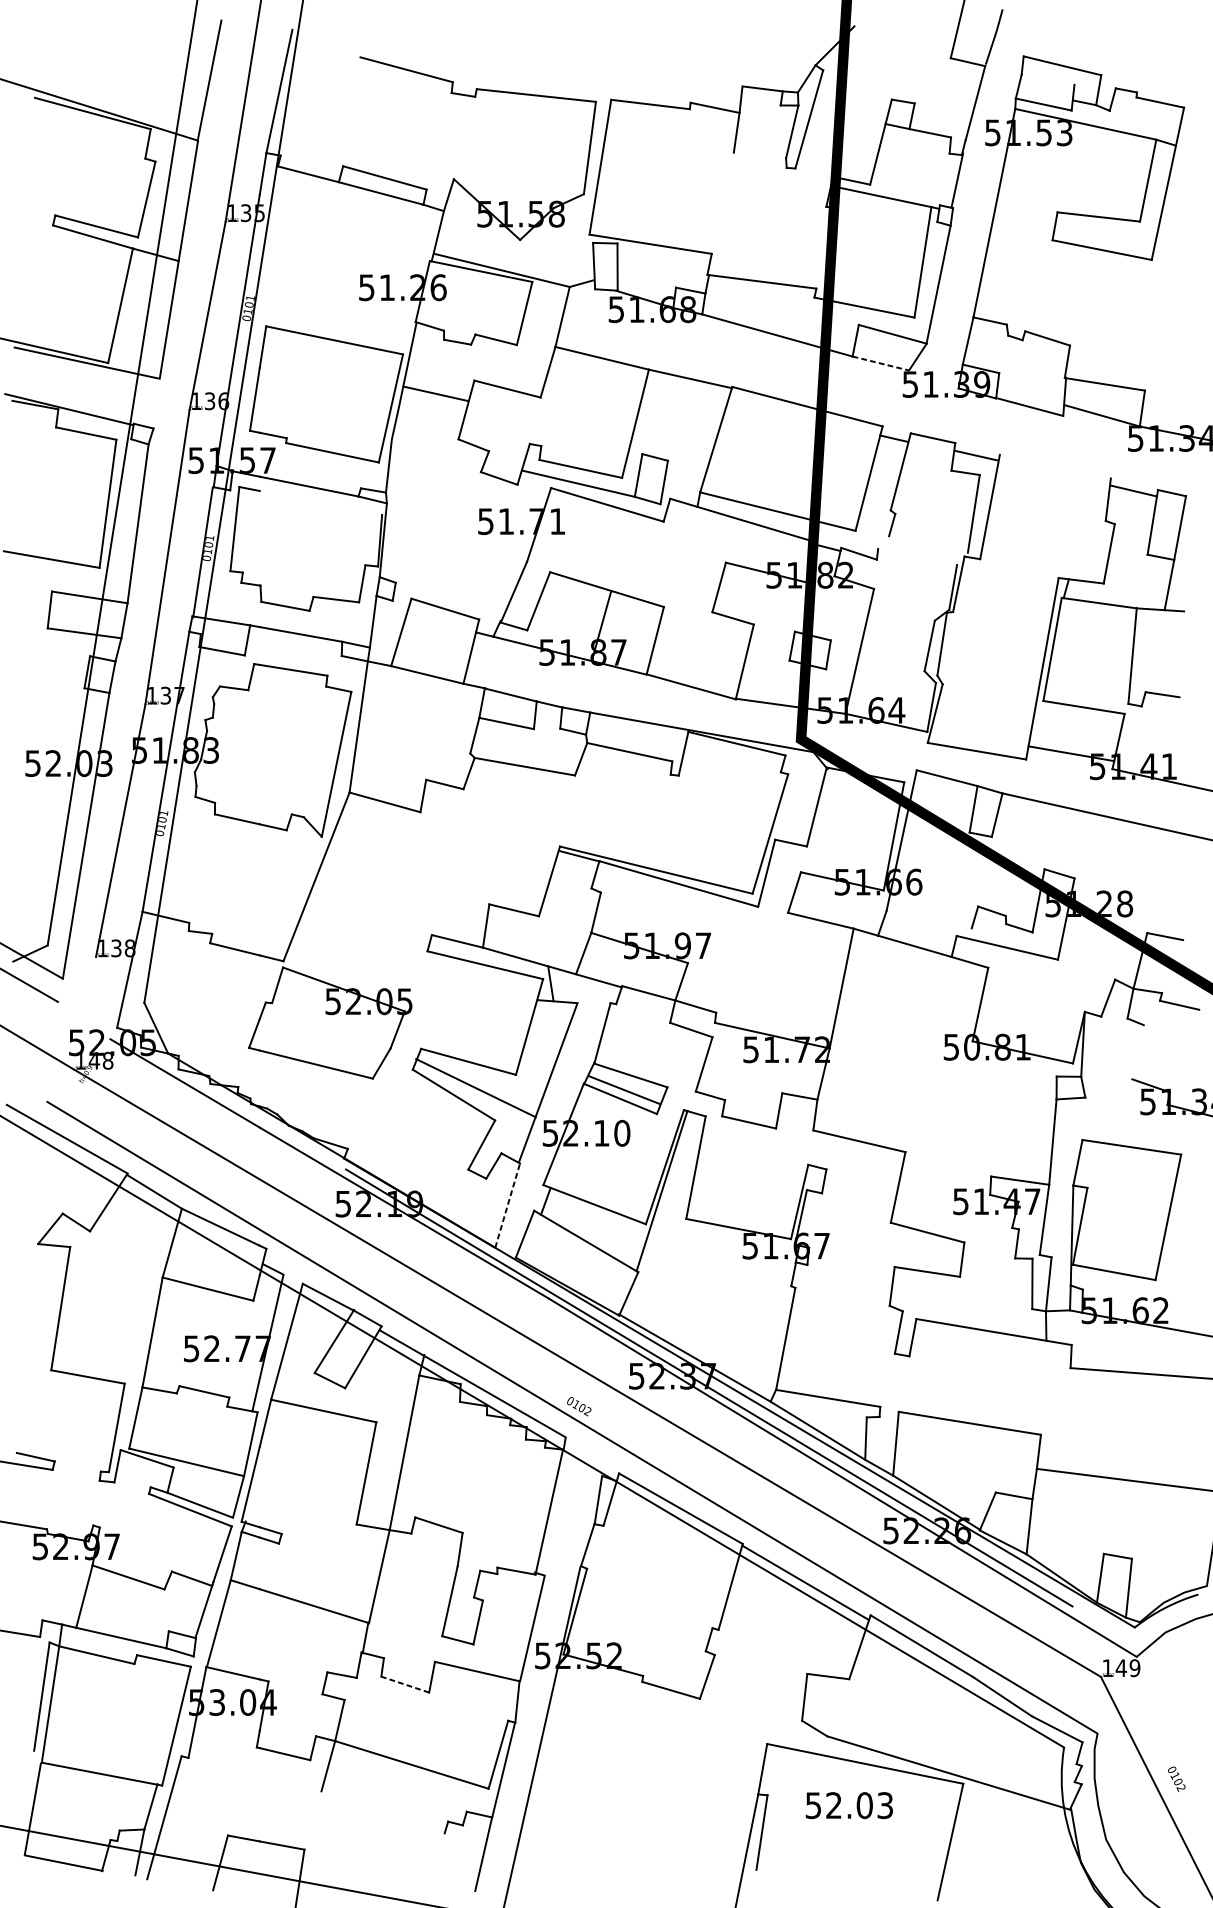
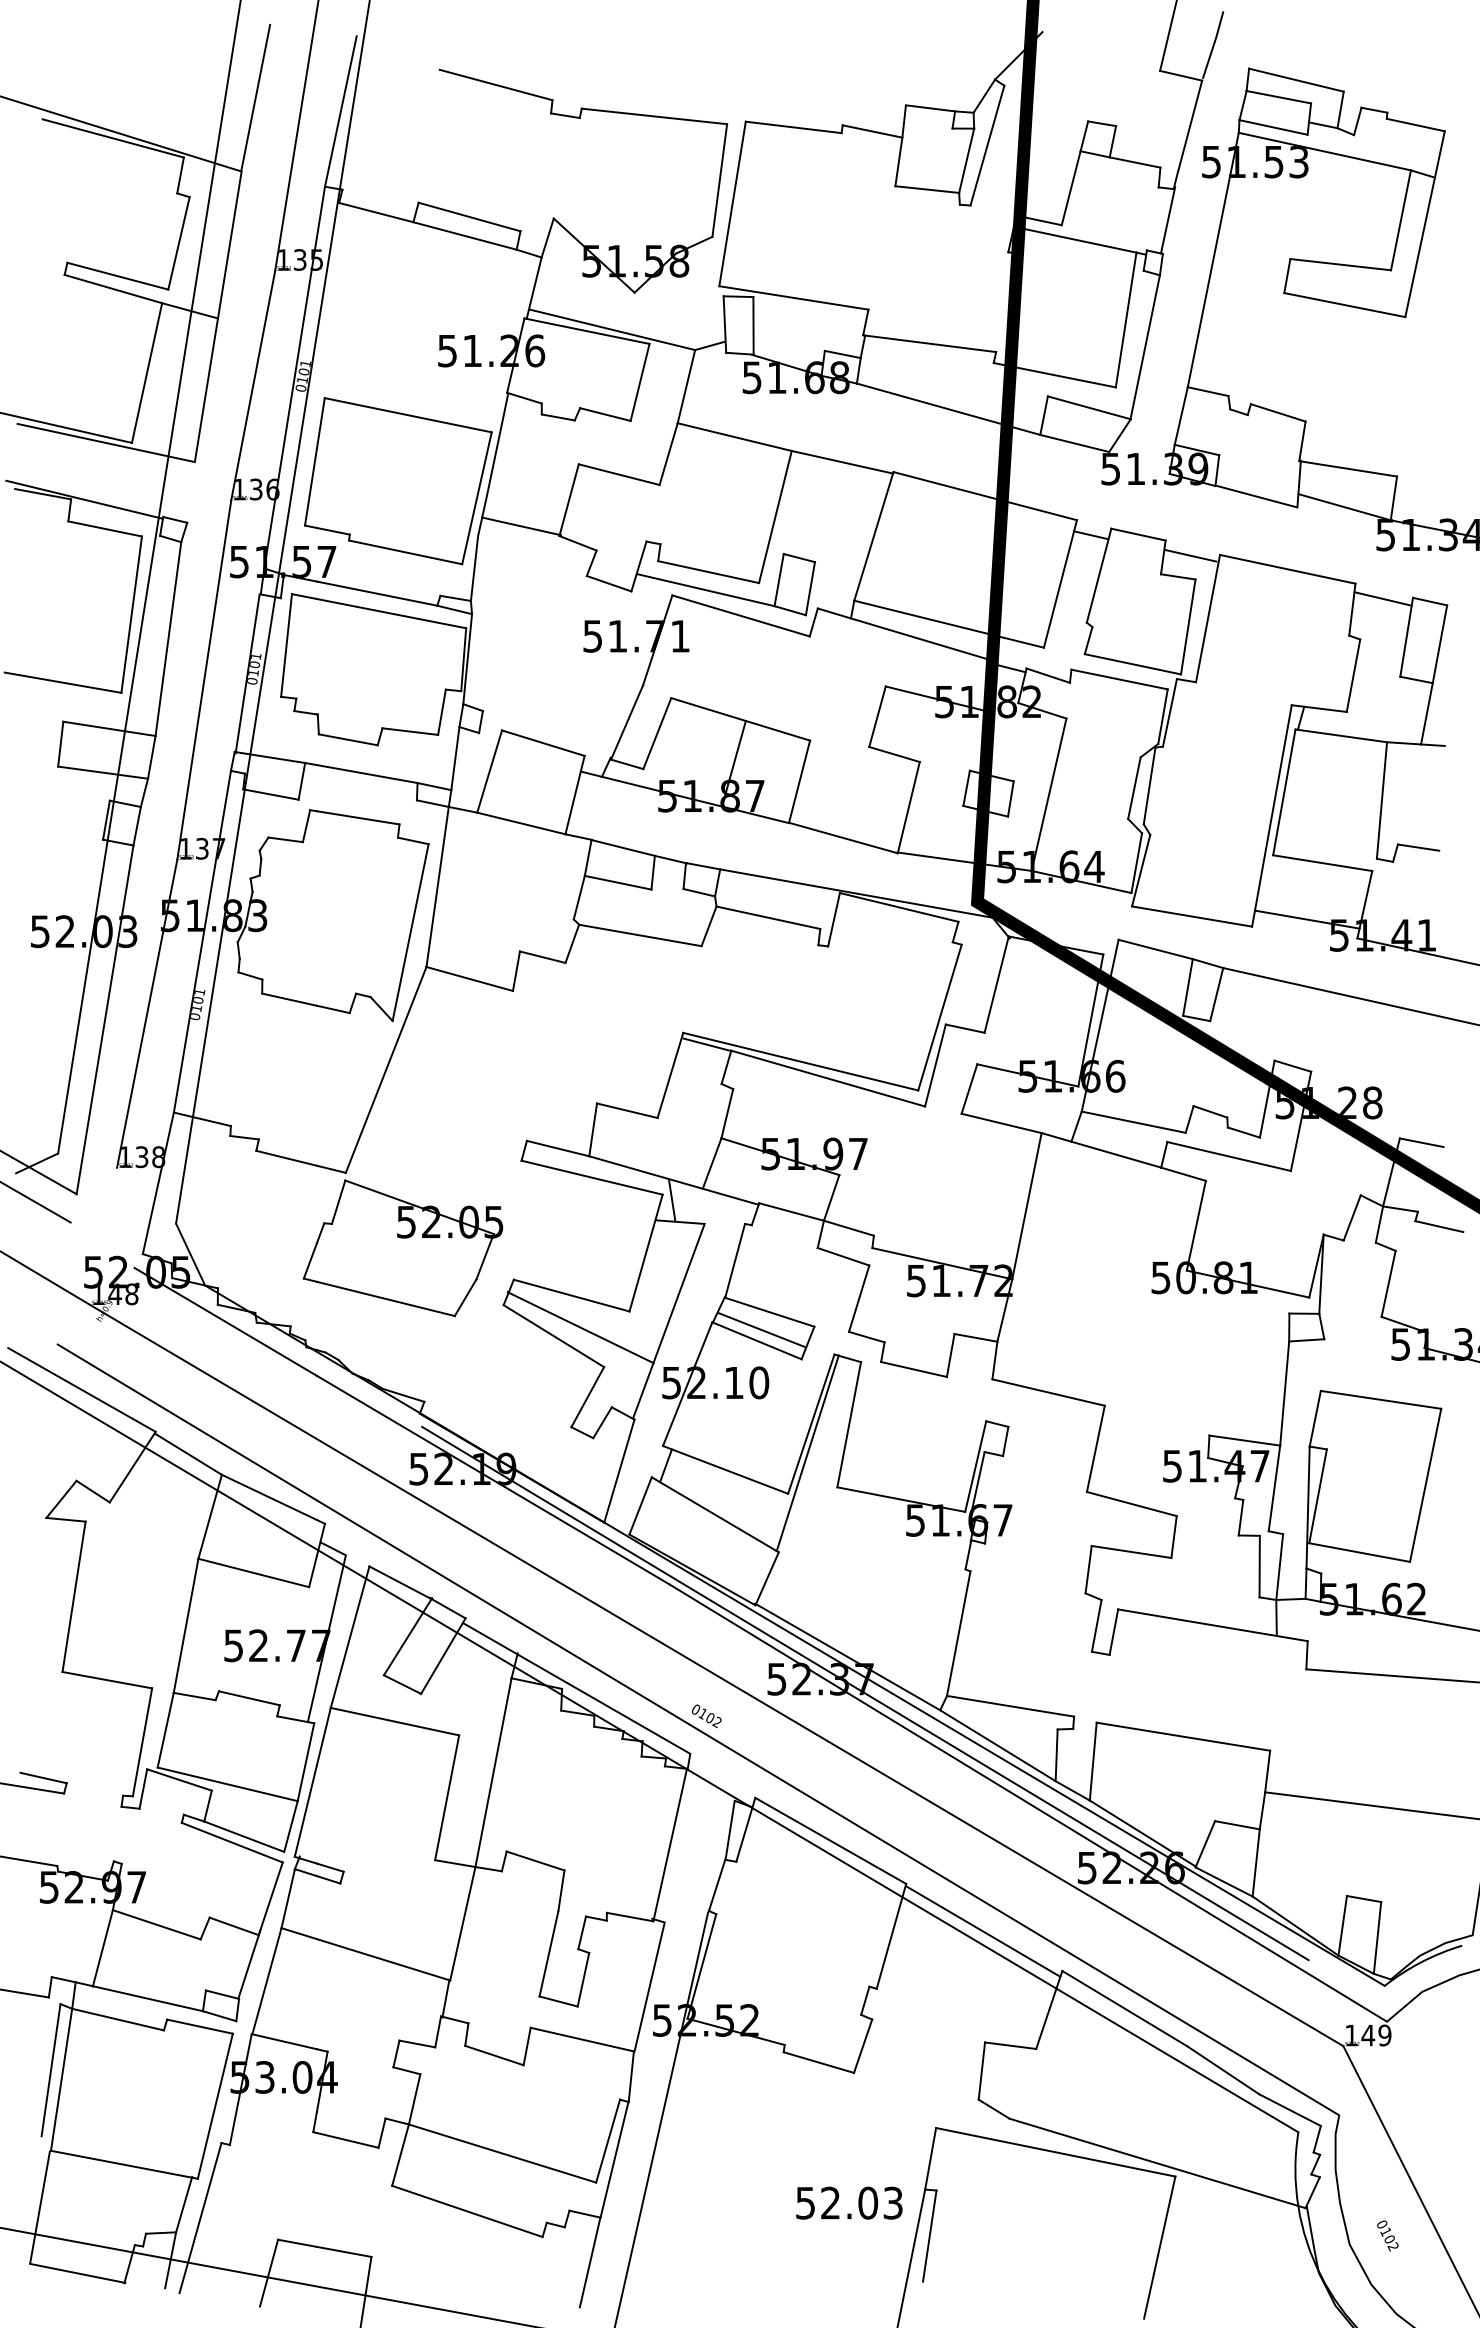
line: (1047, 80) -> (1278, 97), added
line: (760, 155) -> (927, 189), added
line: (881, 363) -> (1075, 443), dashed -> solid
line: (435, 393) -> (521, 526), moved
line: (1055, 465) -> (1287, 568), added
line: (320, 502) -> (391, 613), added
line: (928, 544) -> (1132, 664), added
line: (917, 556) -> (1119, 679), added
line: (928, 919) -> (1133, 1121), added
line: (1137, 1051) -> (1388, 1283), added
line: (507, 1205) -> (619, 1471), dashed -> solid
line: (405, 1684) -> (494, 2055), dashed -> solid
text: (1176, 1778) -> (1387, 2235), moved
text: (849, 1805) -> (849, 2202), moved
line: (383, 1812) -> (467, 2211), added

